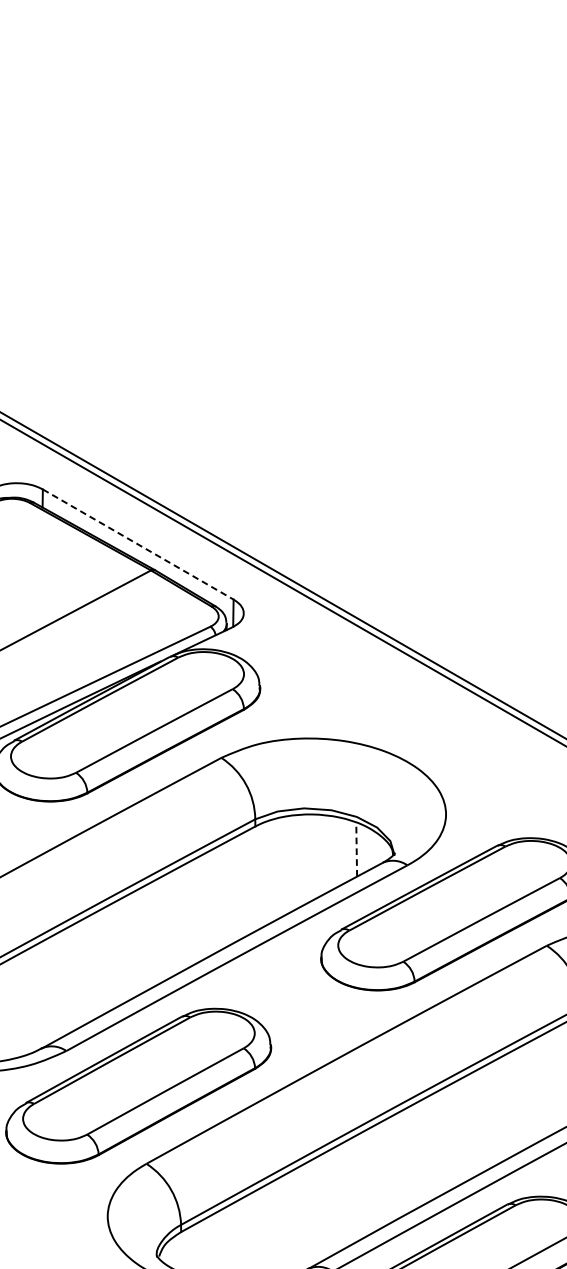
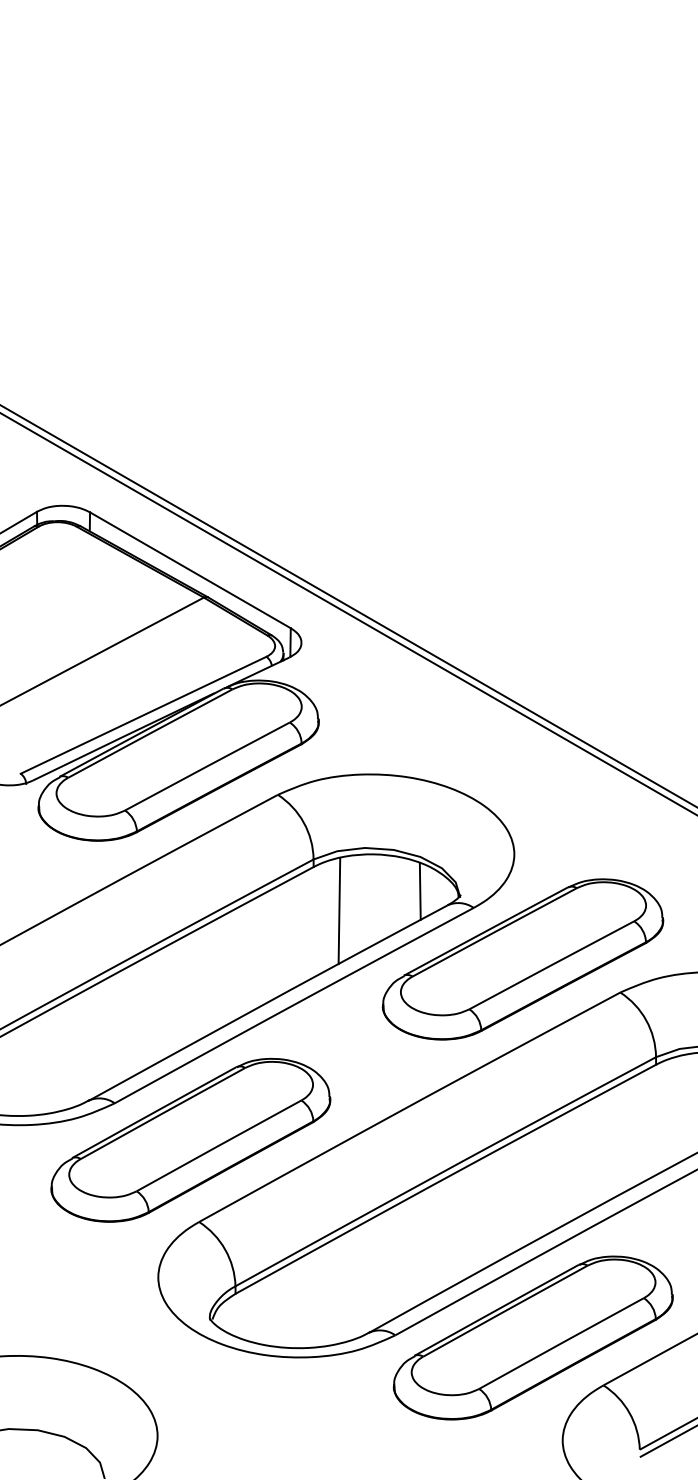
line: (138, 544) -> (190, 570), dashed -> solid
line: (356, 849) -> (420, 891), dashed -> solid
line: (279, 868) -> (339, 911), added

